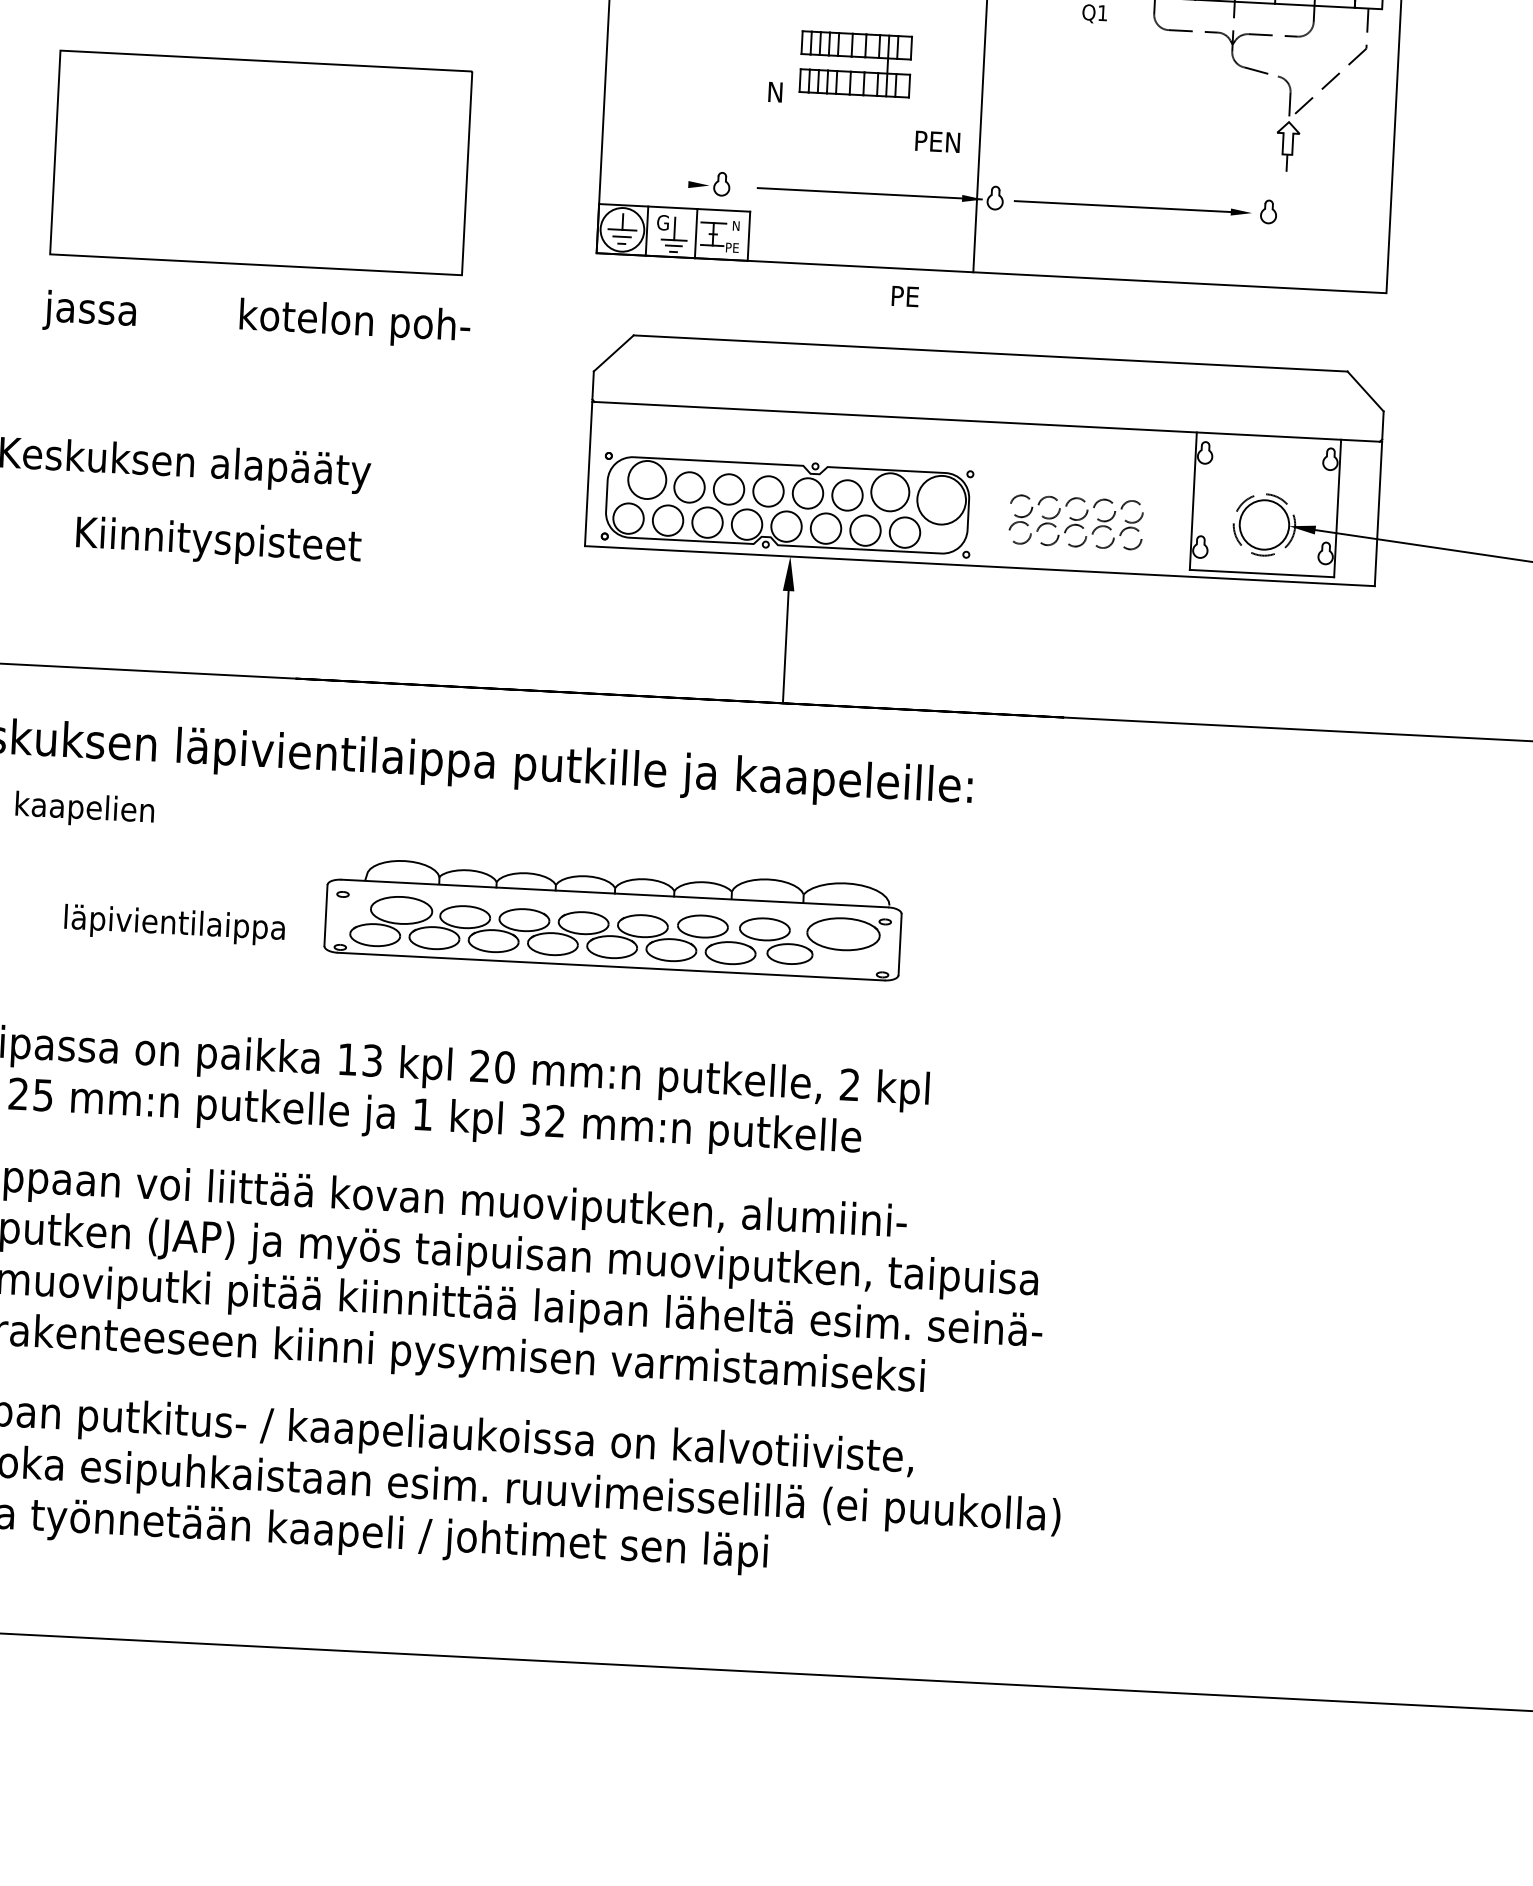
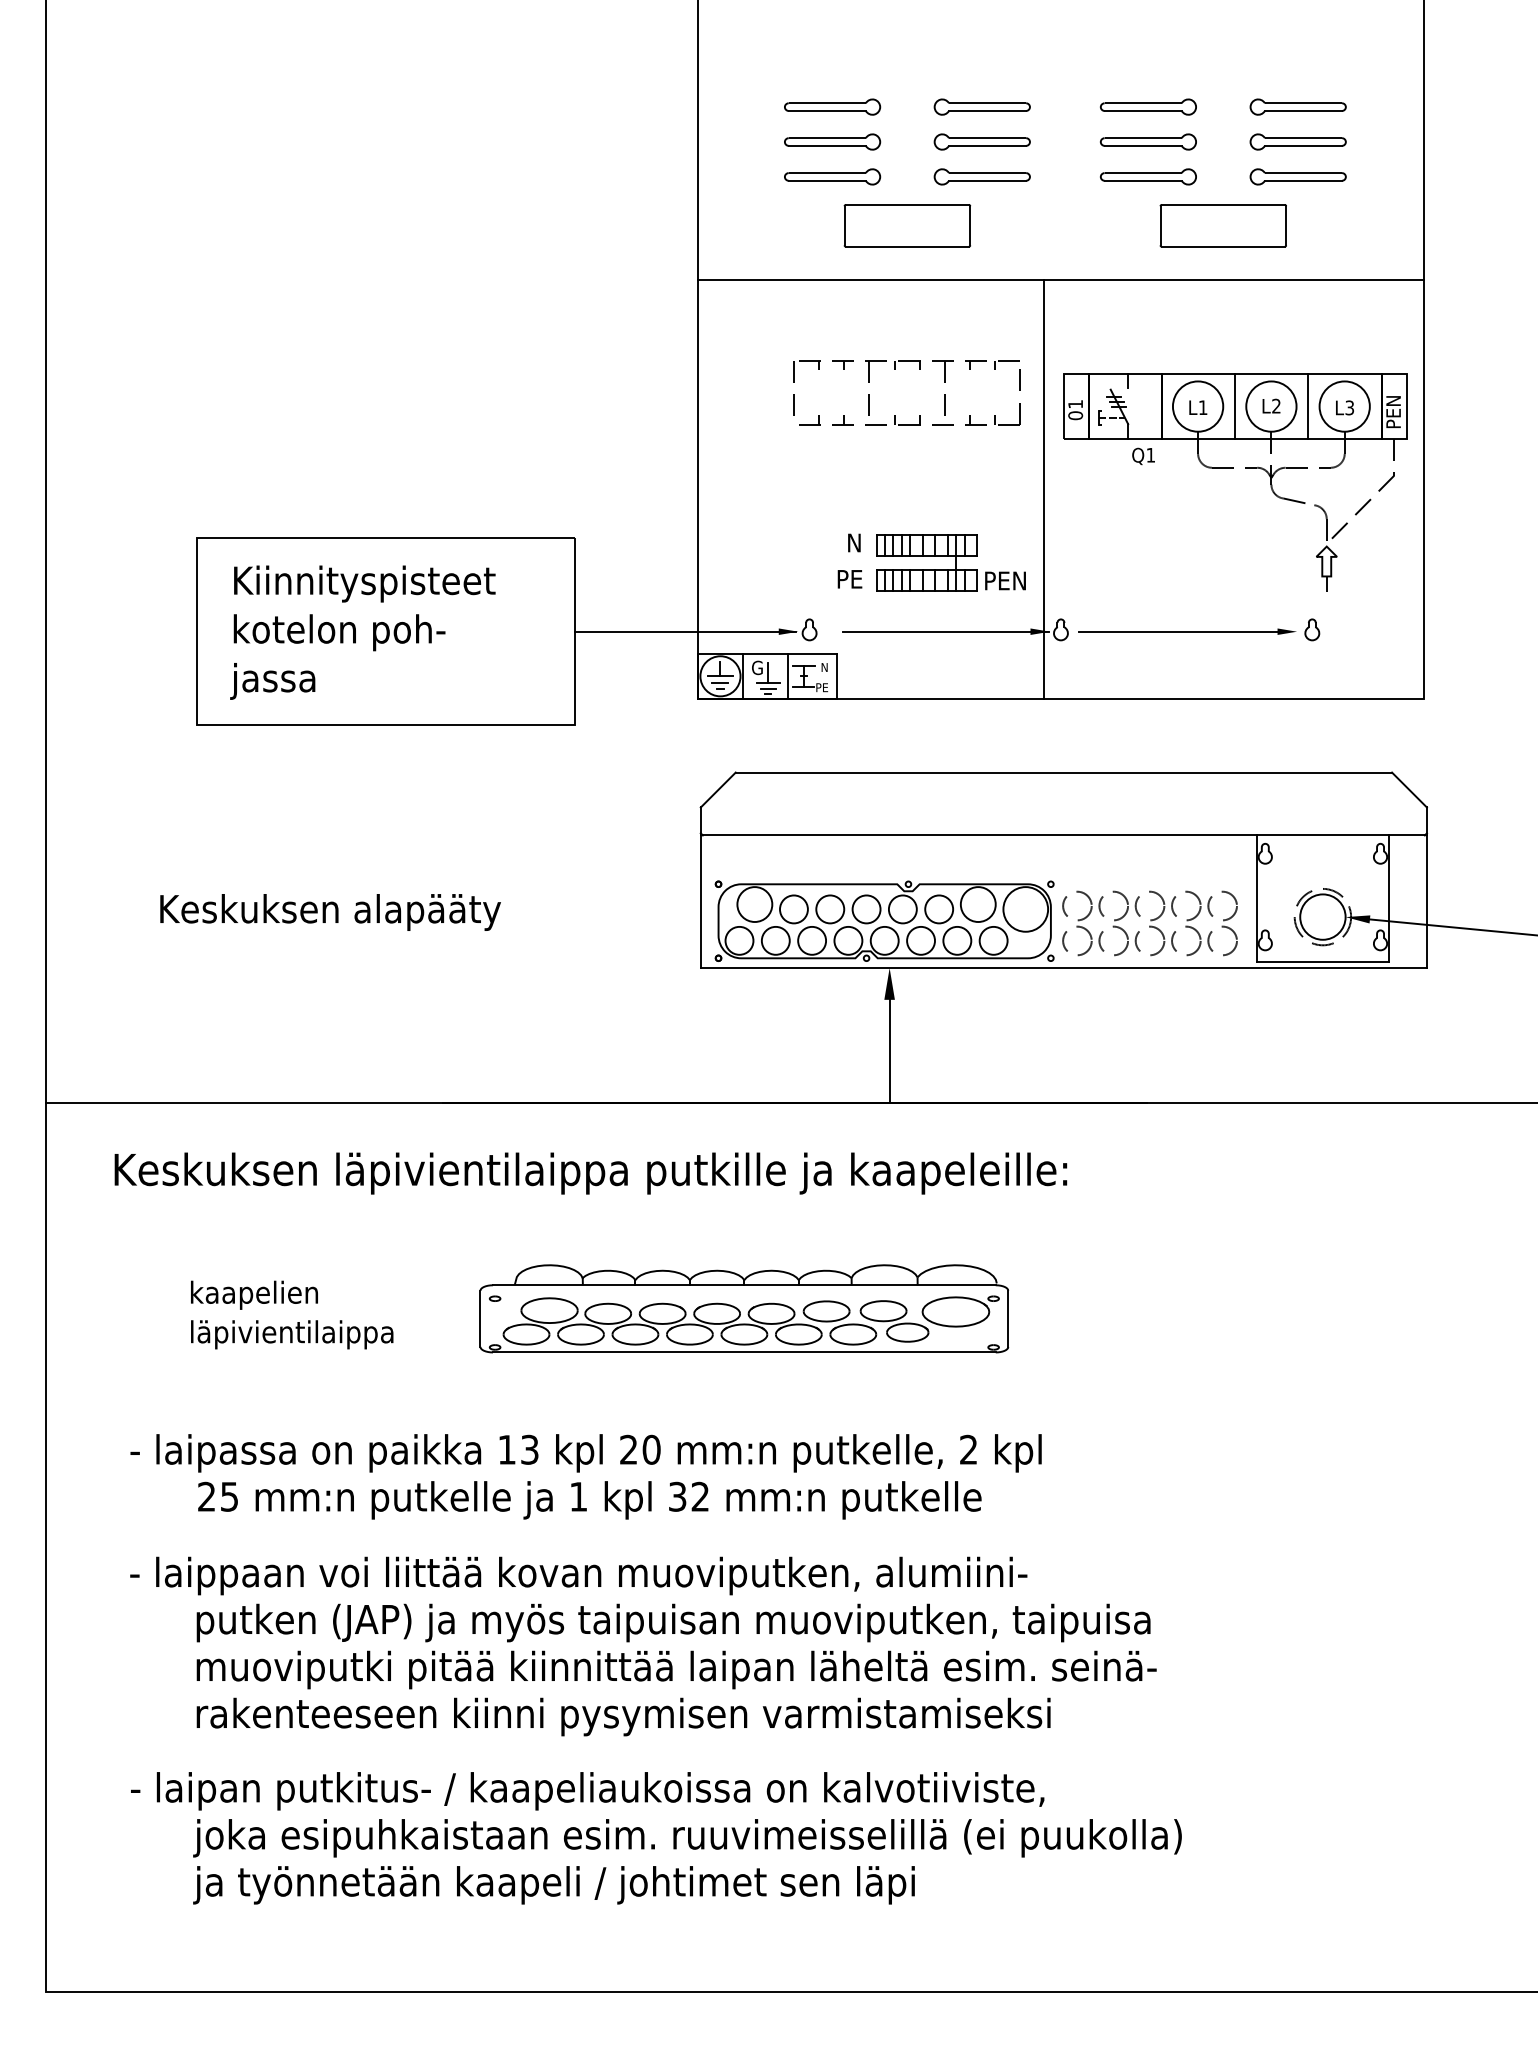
part: (855, 64) -> (926, 562), moved
line: (586, 179) -> (685, 631), added
text: (904, 296) -> (849, 579), moved
text: (89, 312) -> (272, 681), moved
text: (354, 323) -> (339, 632), moved
part: (1075, 522) -> (1149, 923), size x1.43
text: (218, 542) -> (364, 583), moved
text: (84, 809) -> (254, 1294), moved
text: (175, 924) -> (292, 1334), moved

